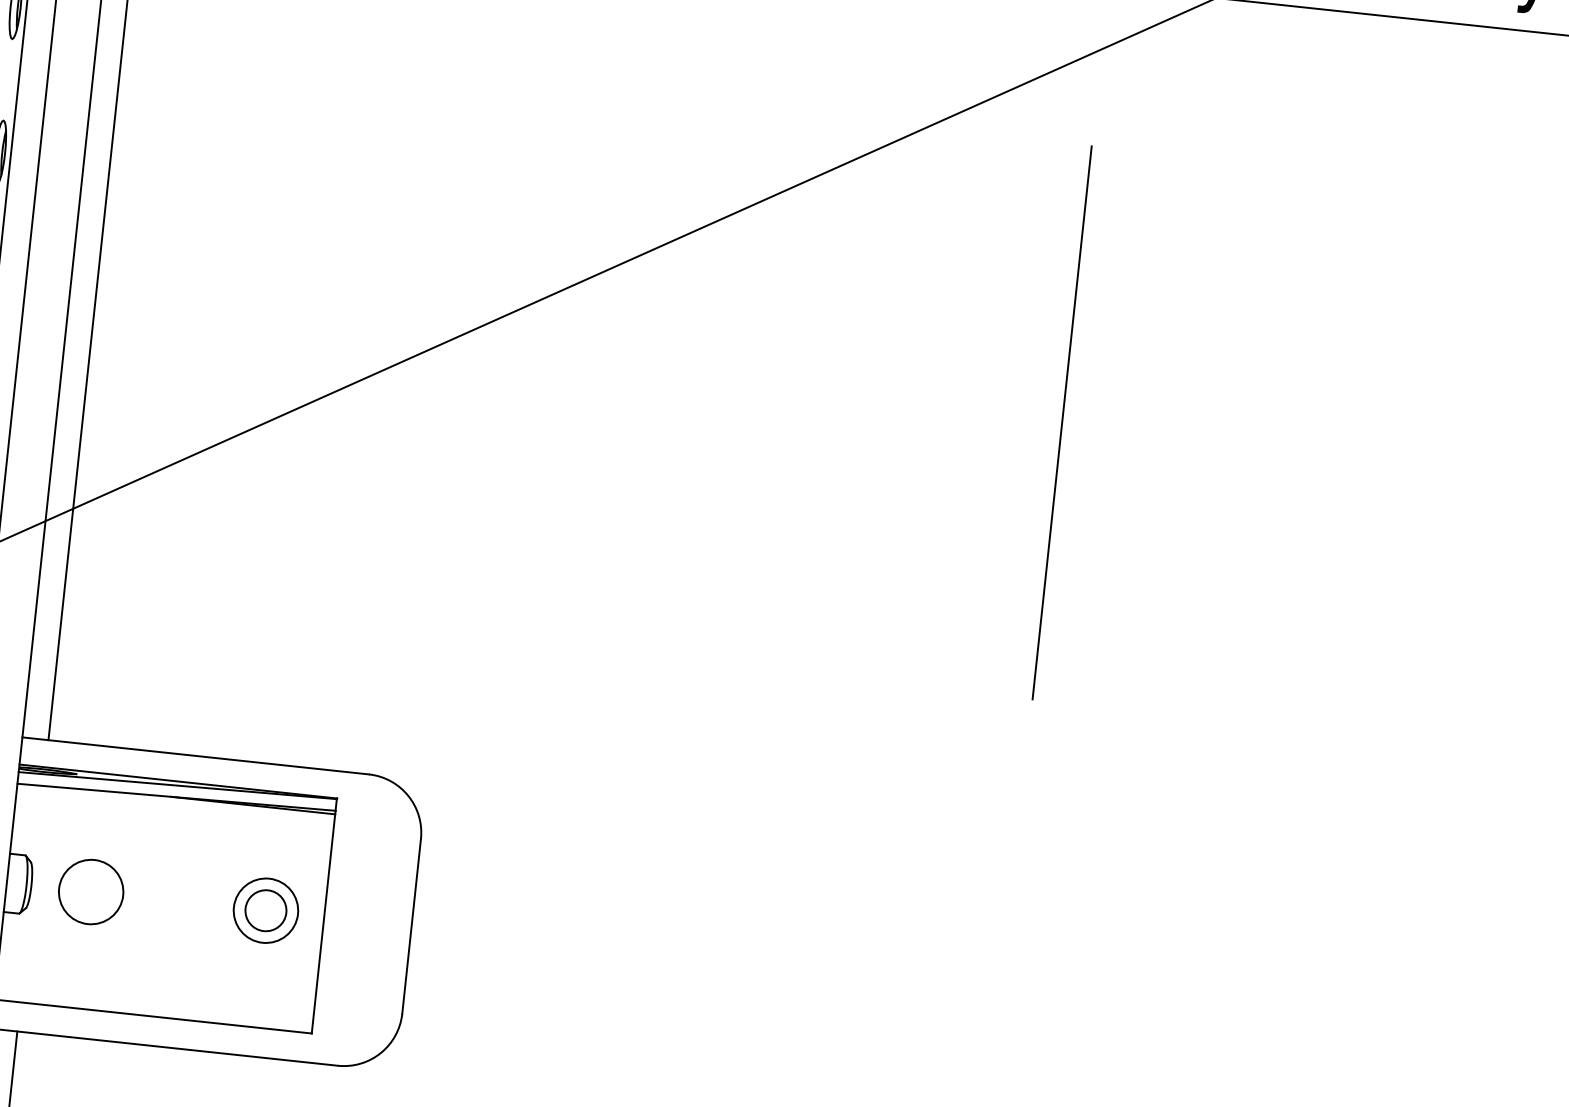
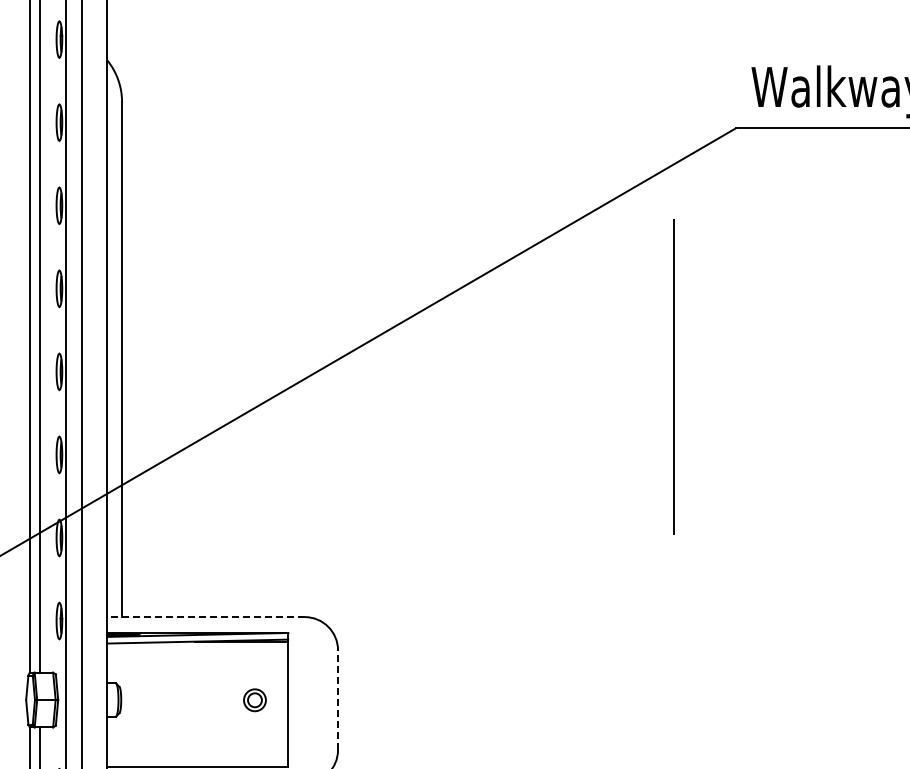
line: (196, 756) -> (206, 617), solid -> dashed
circle: (91, 892) -> (155, 700), removed
part: (265, 911) -> (254, 700), size x0.6
line: (412, 926) -> (338, 700), solid -> dashed

